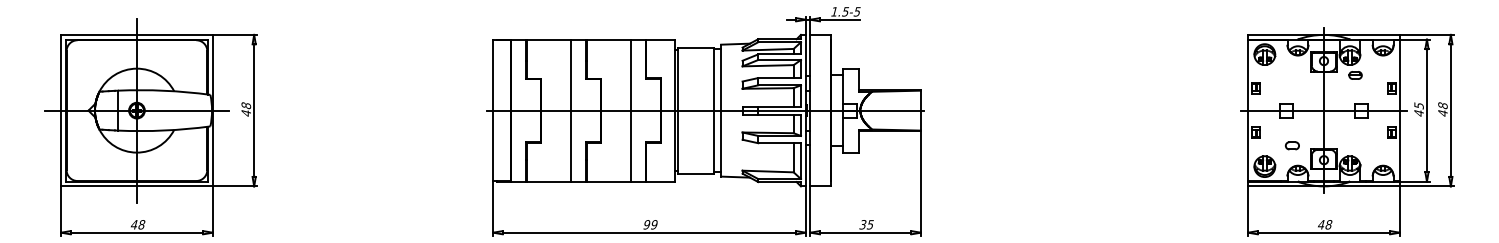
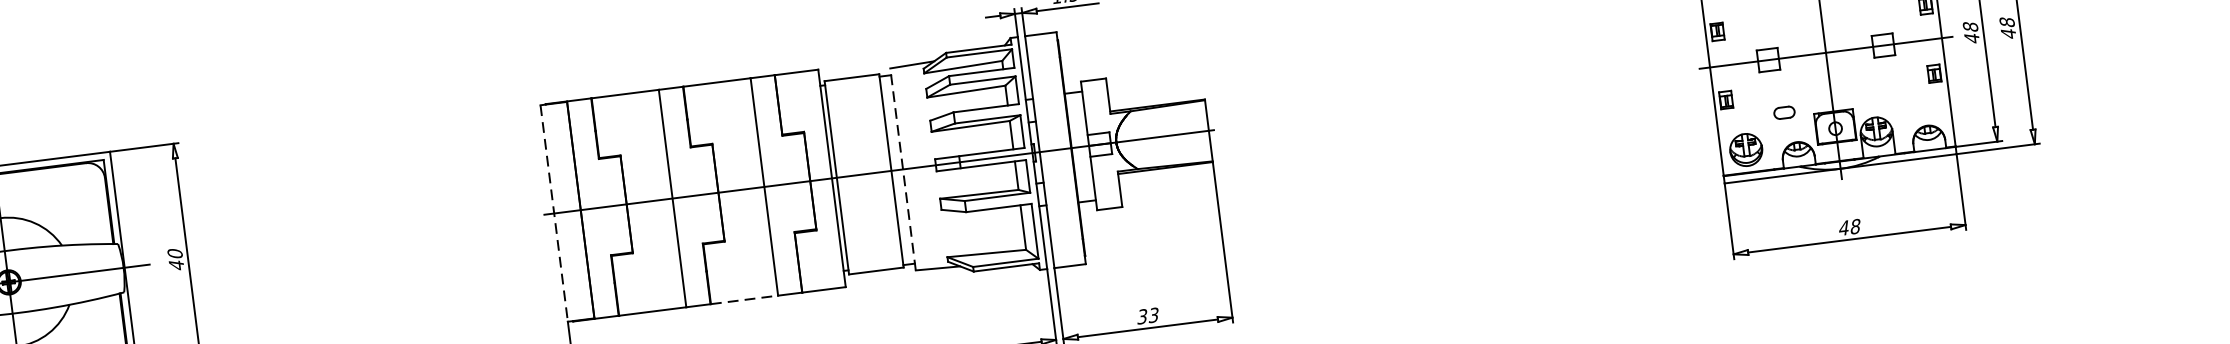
text: (245, 105) -> (173, 253), 48 -> 40
text: (1418, 105) -> (1969, 26), 45 -> 48
line: (493, 110) -> (554, 213), solid -> dashed
line: (721, 110) -> (903, 169), solid -> dashed
line: (608, 181) -> (744, 299), solid -> dashed
text: (870, 224) -> (1153, 314), 35 -> 33

